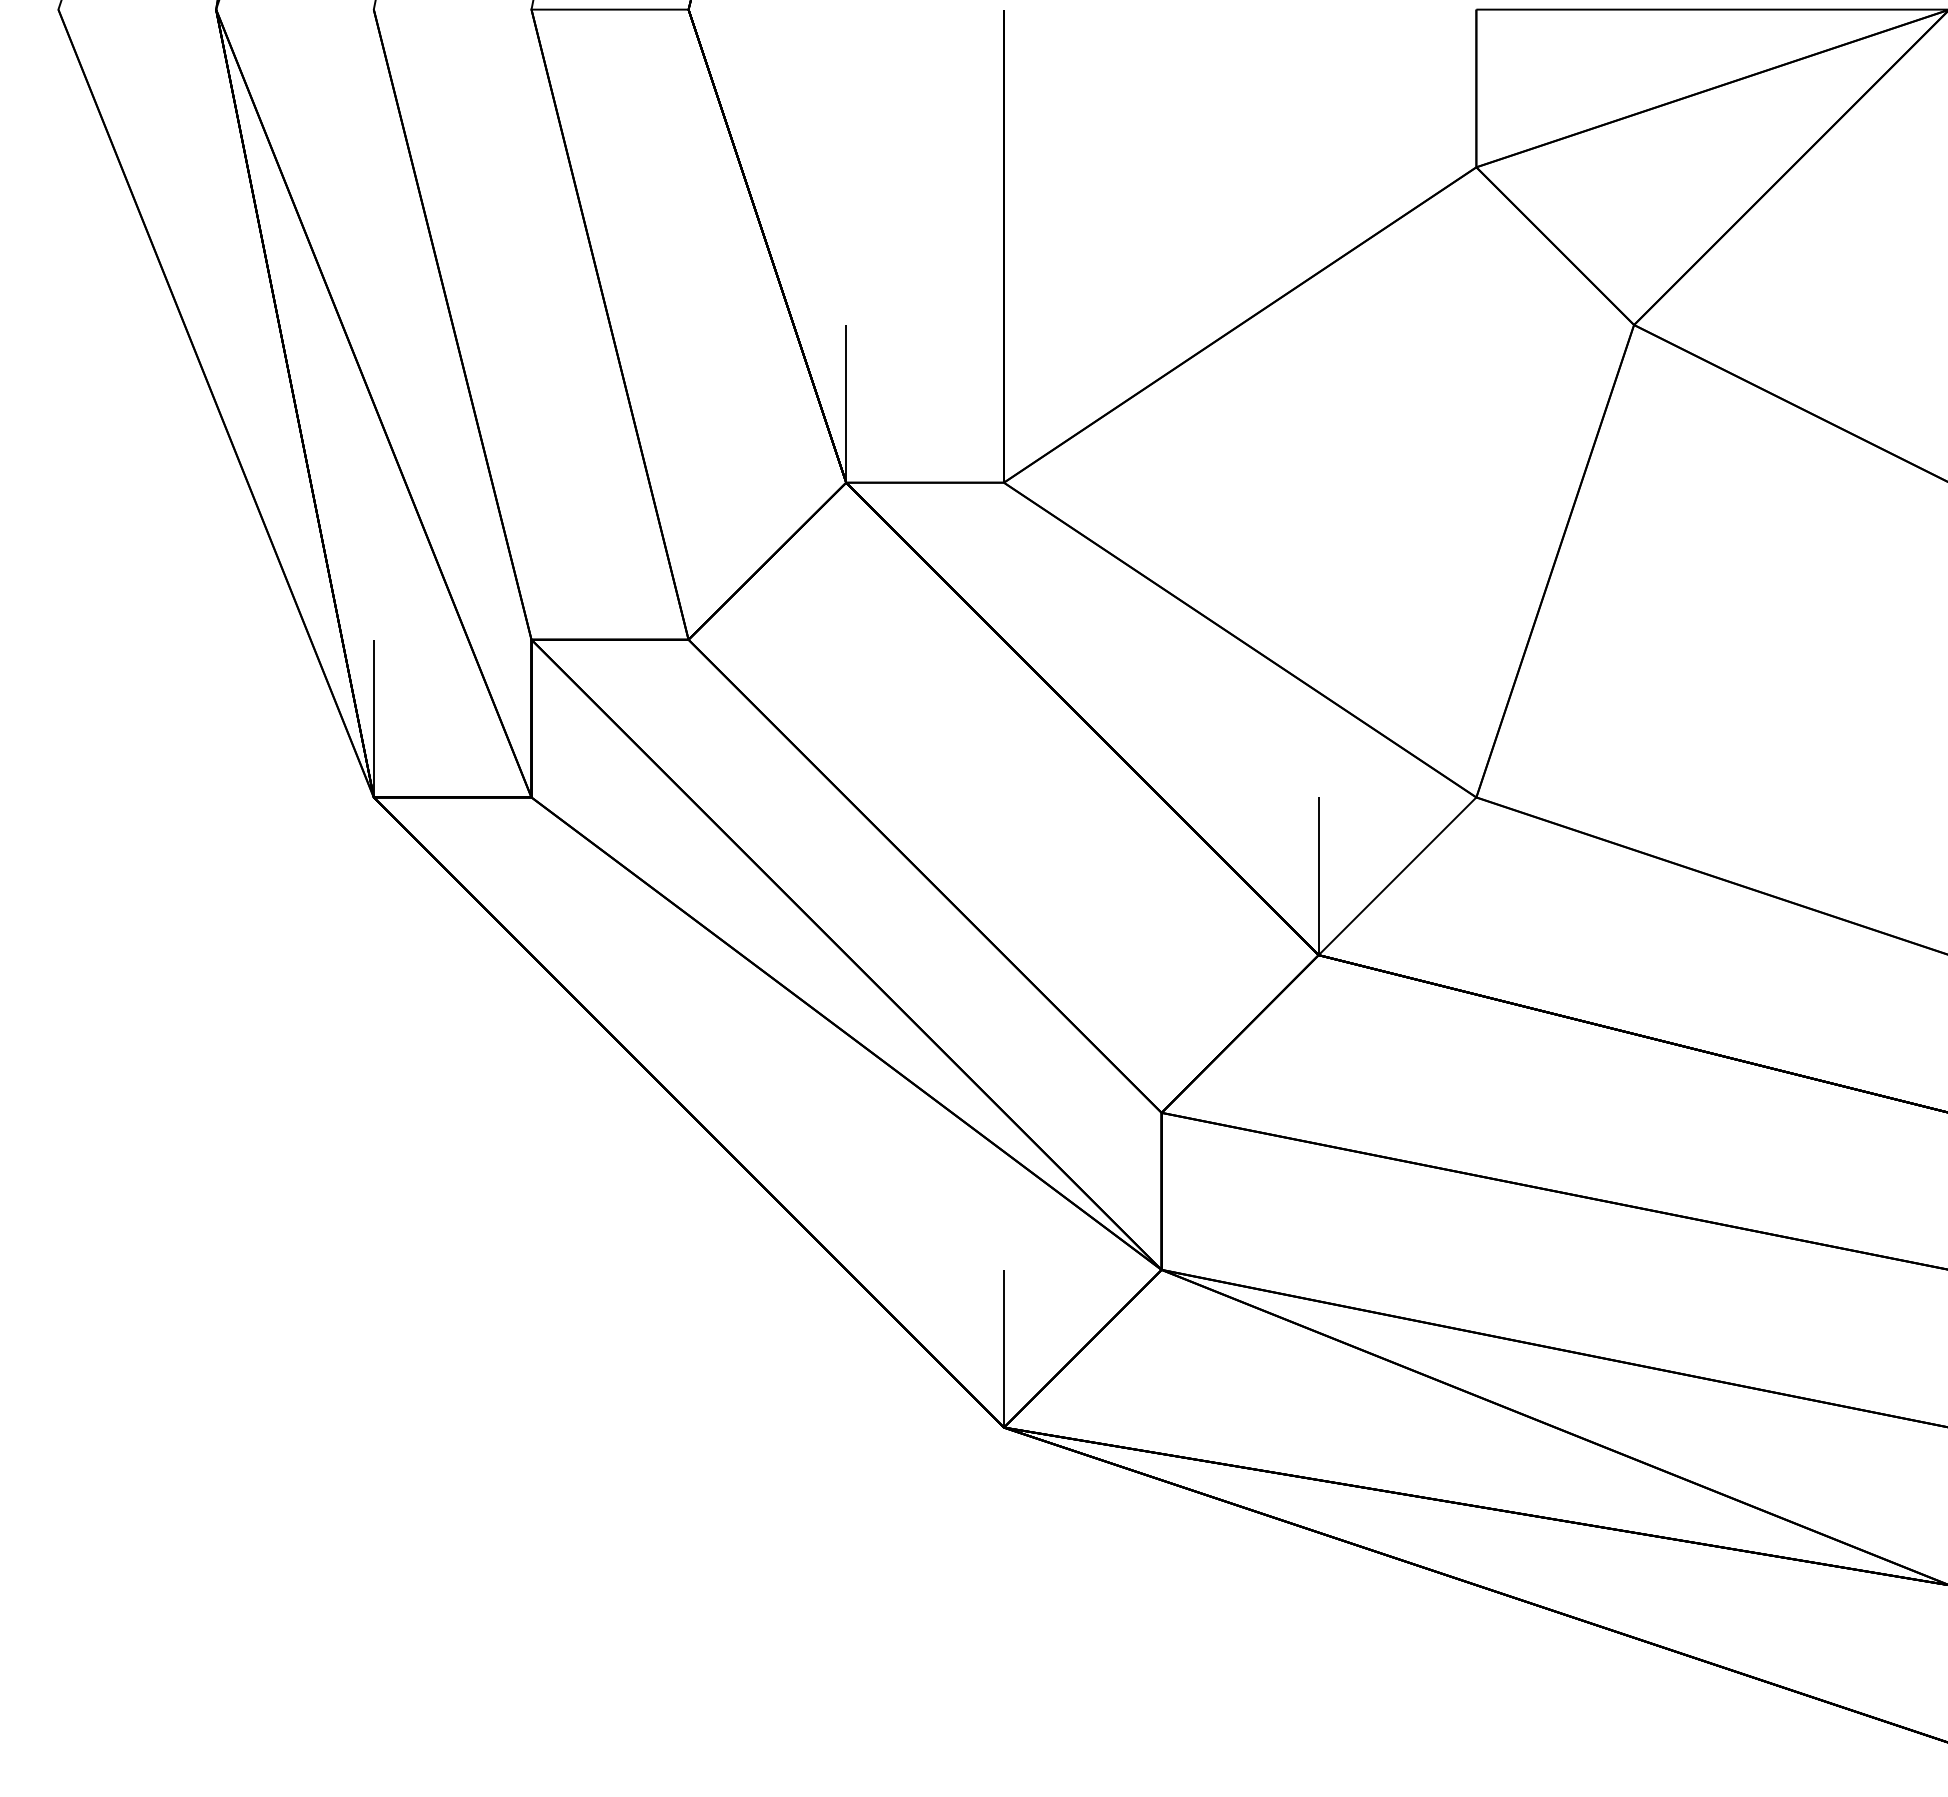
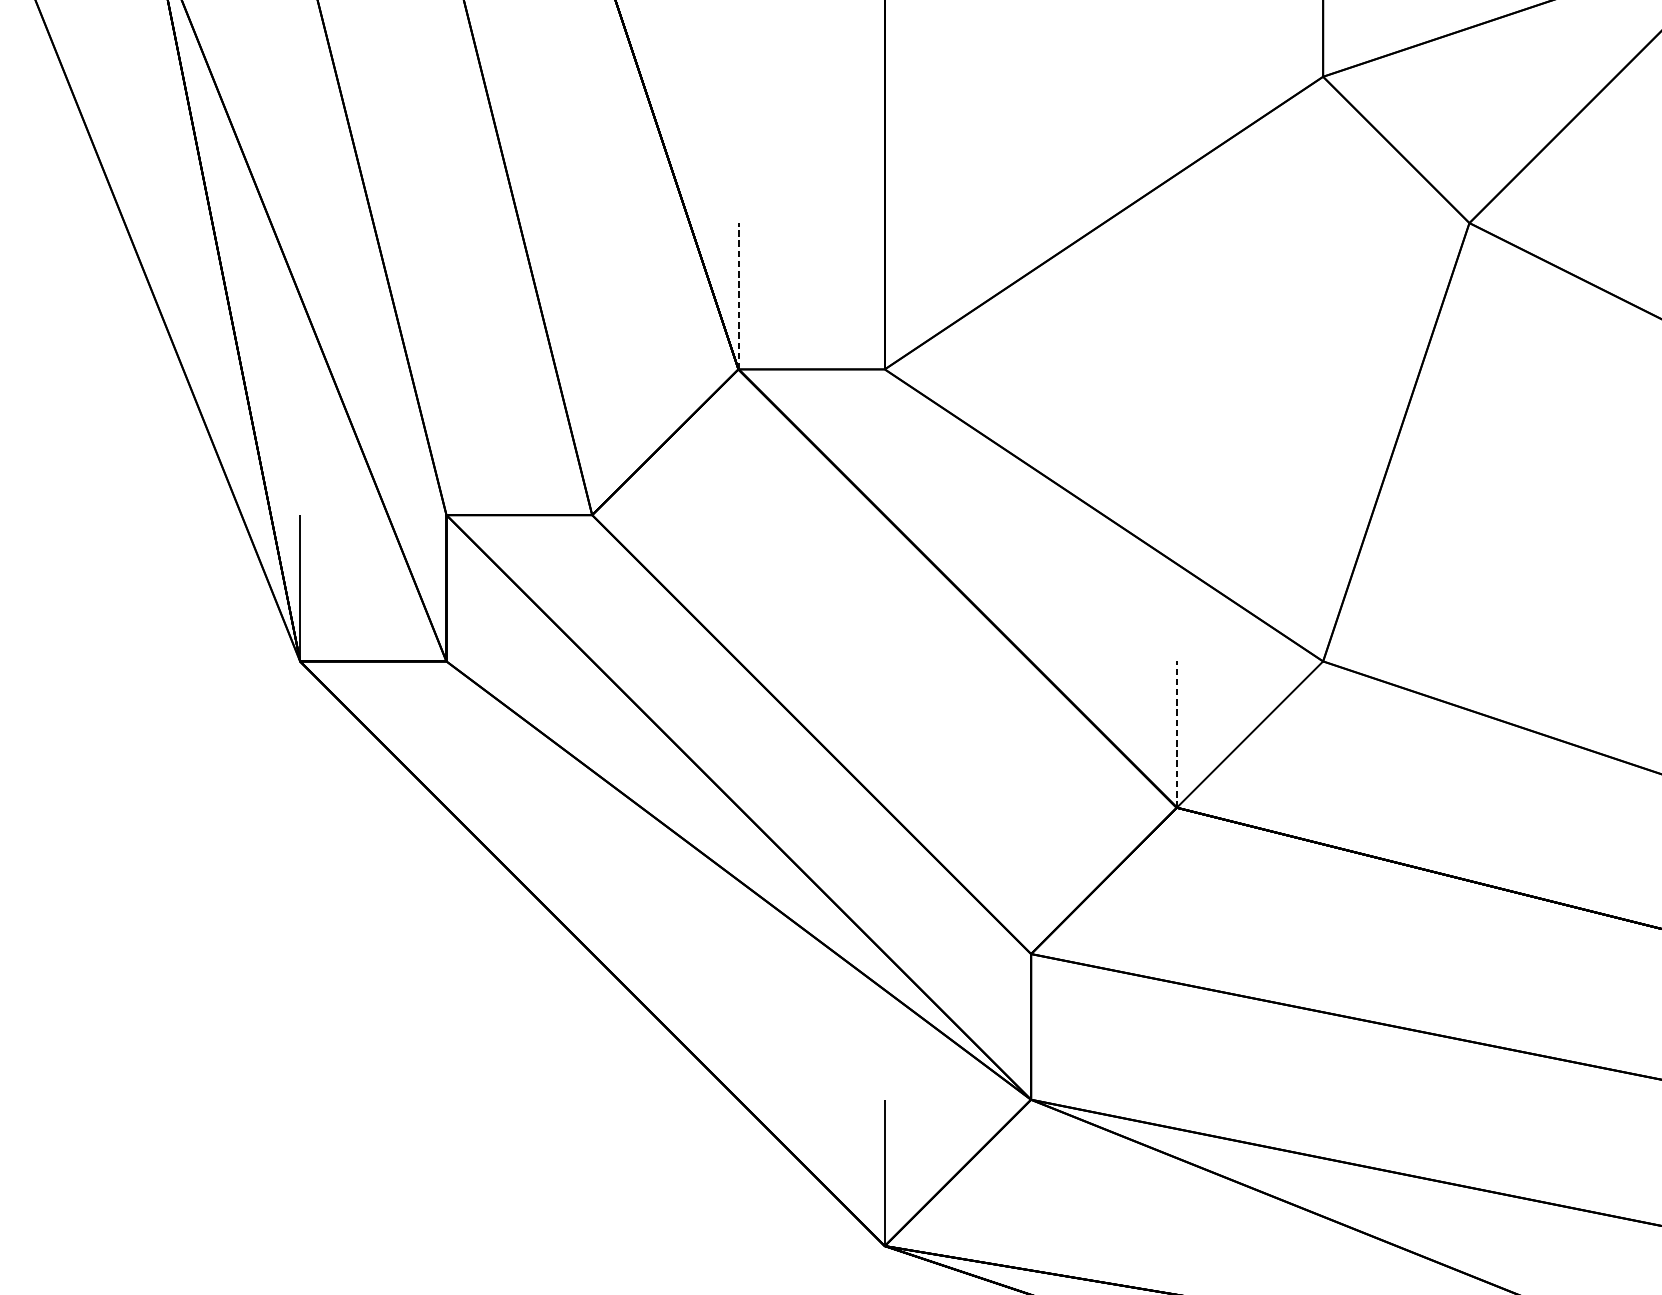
line: (846, 403) -> (738, 295), solid -> dashed
line: (1318, 876) -> (1176, 734), solid -> dashed

